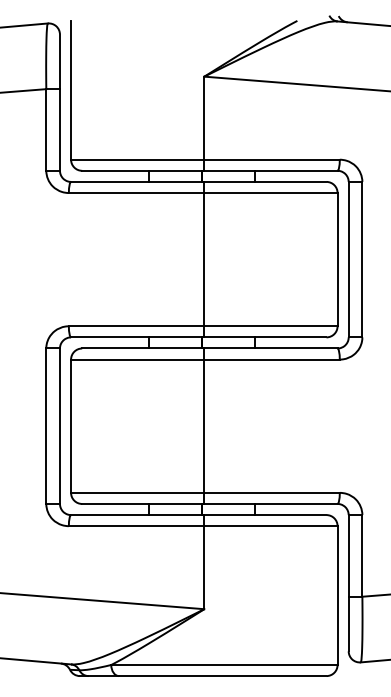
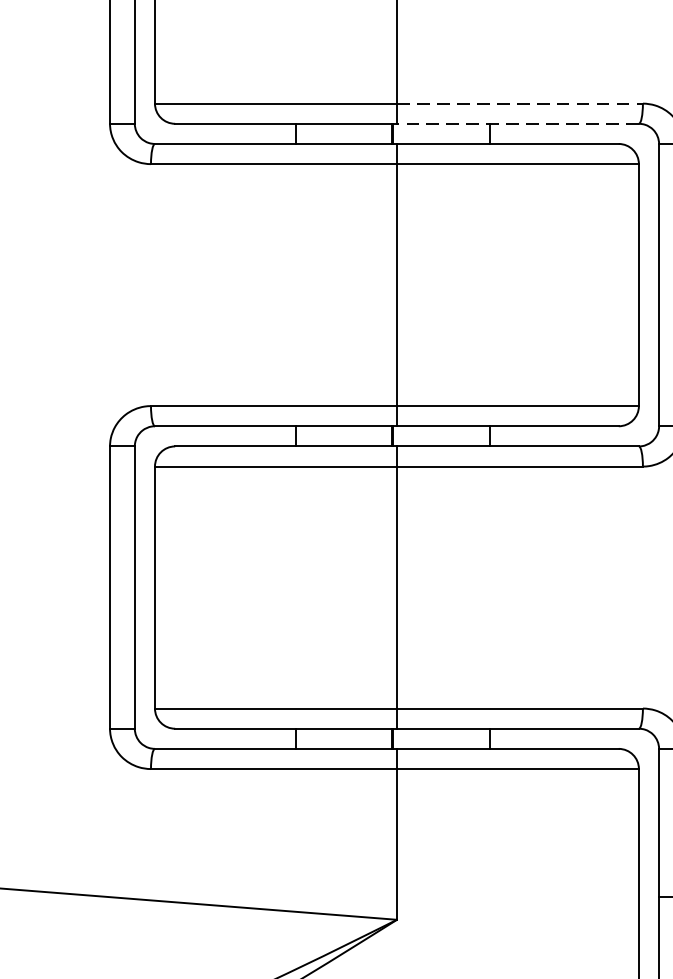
line: (272, 159) -> (520, 103), solid -> dashed
line: (270, 170) -> (517, 123), solid -> dashed

